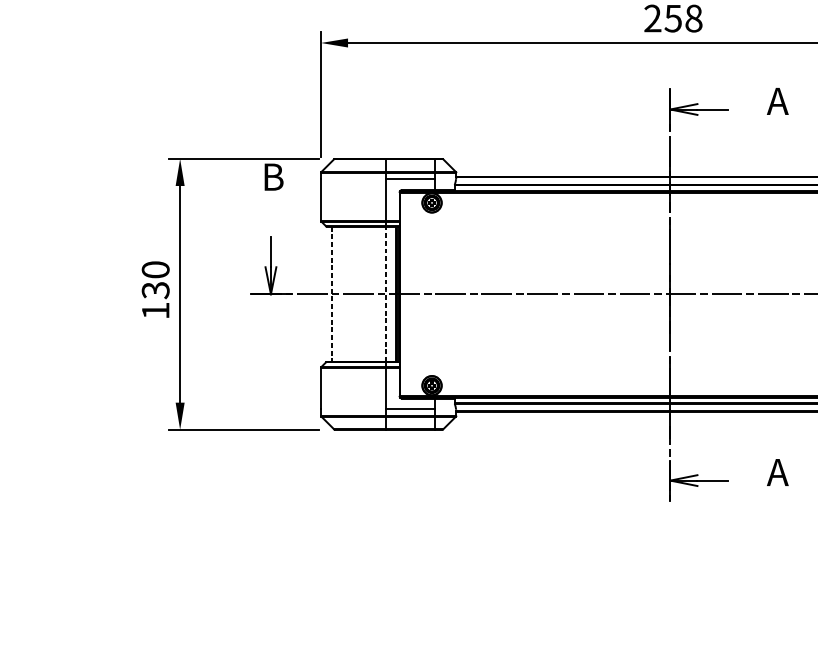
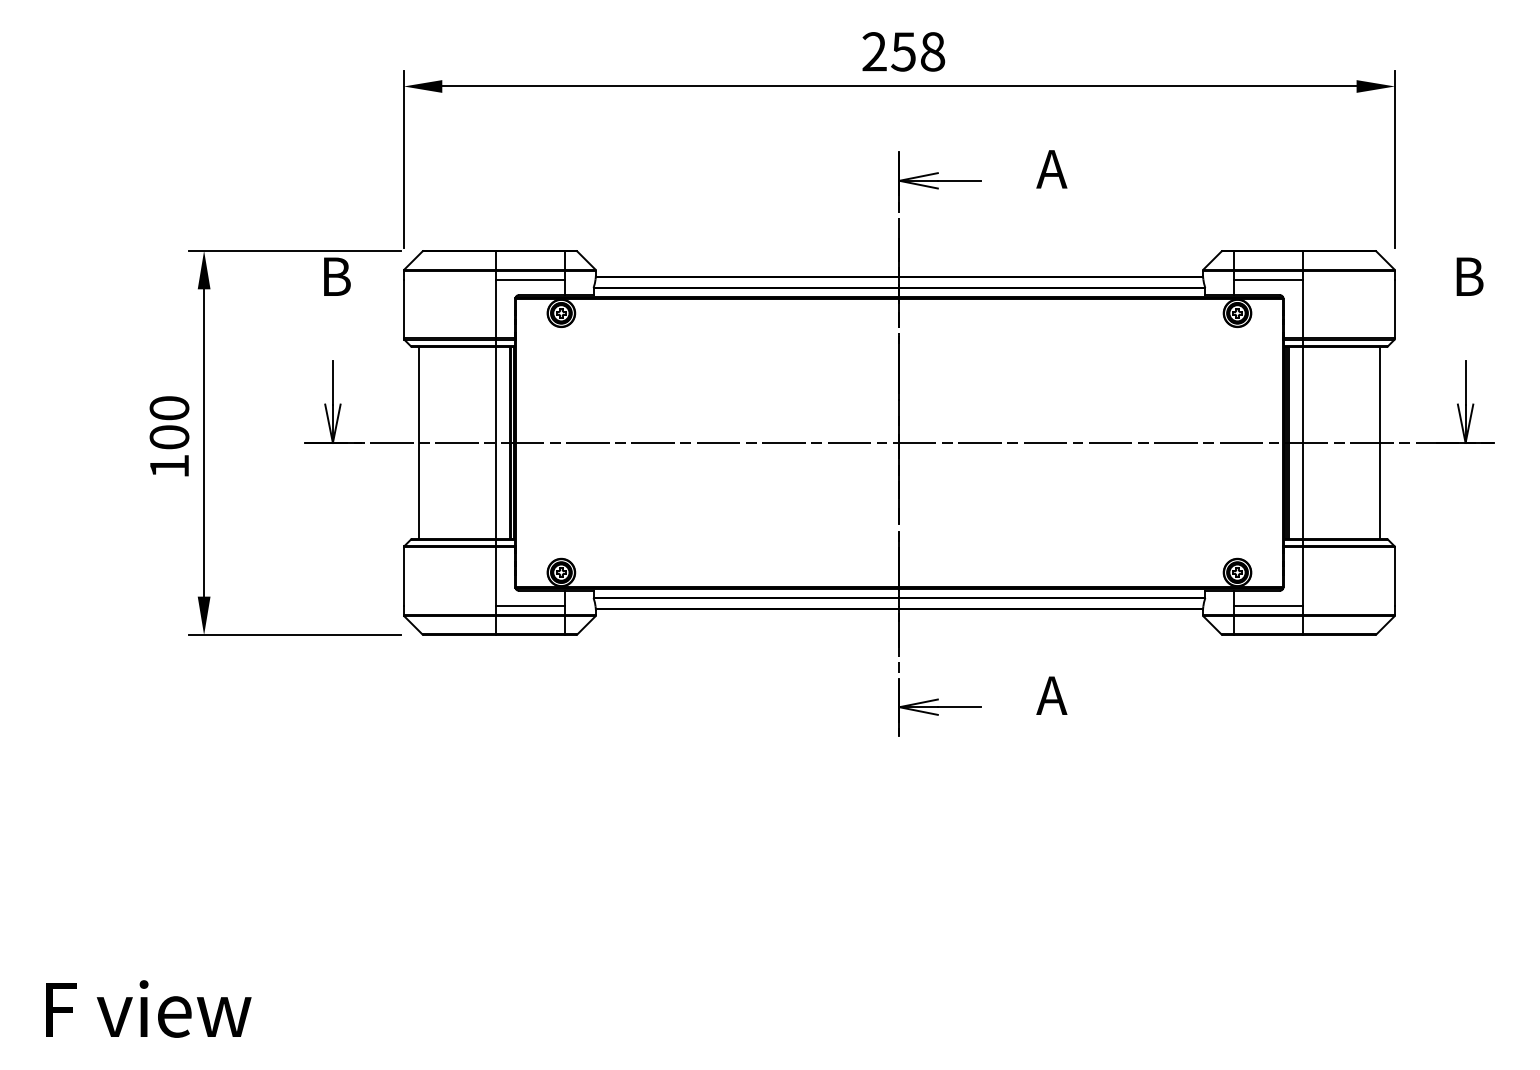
text: (155, 290) -> (169, 437), 130 -> 100
line: (386, 293) -> (496, 442), dashed -> solid
line: (331, 294) -> (419, 443), dashed -> solid

